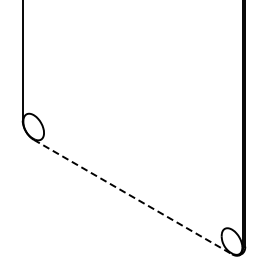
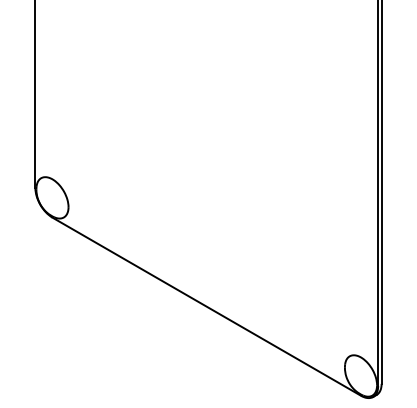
line: (133, 197) -> (207, 307), dashed -> solid

